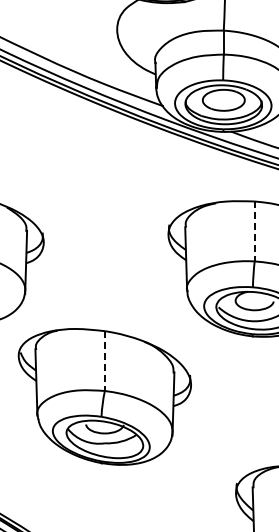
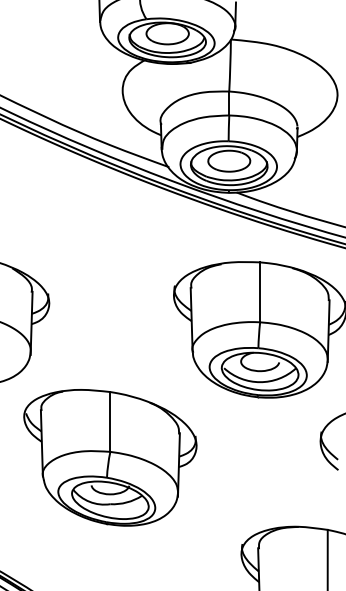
line: (255, 231) -> (260, 292), dashed -> solid
line: (105, 360) -> (110, 421), dashed -> solid

